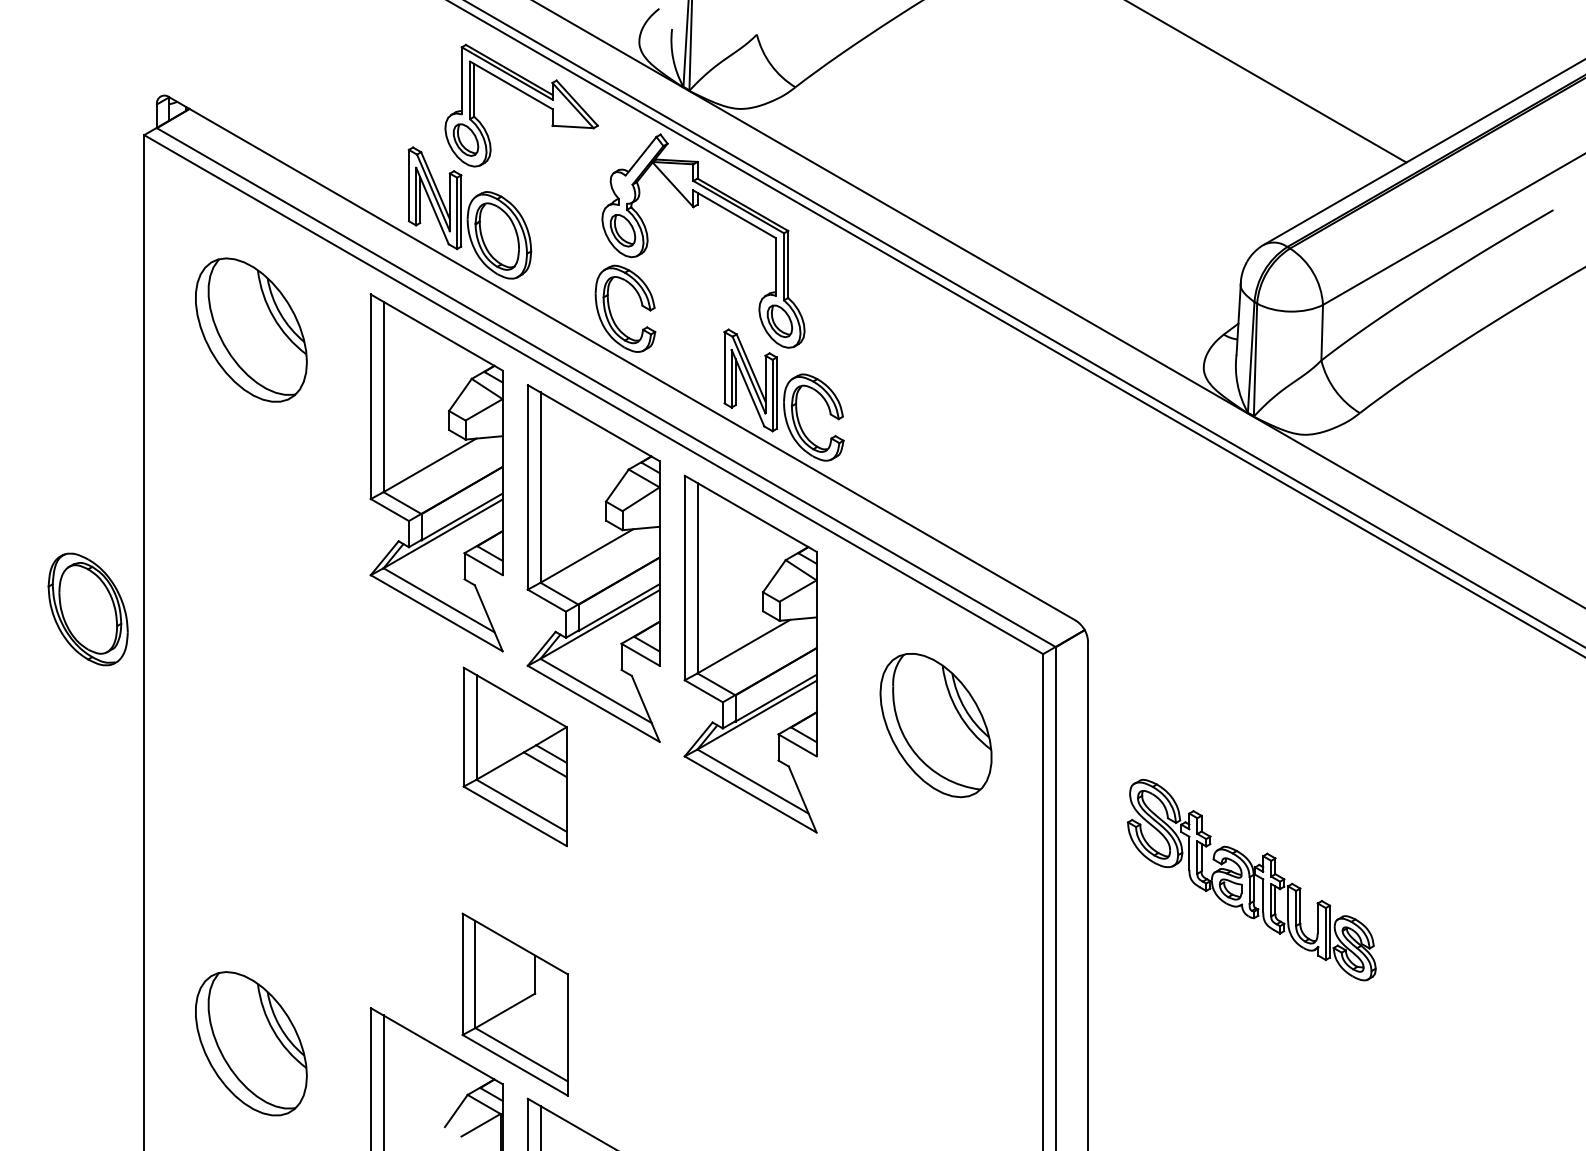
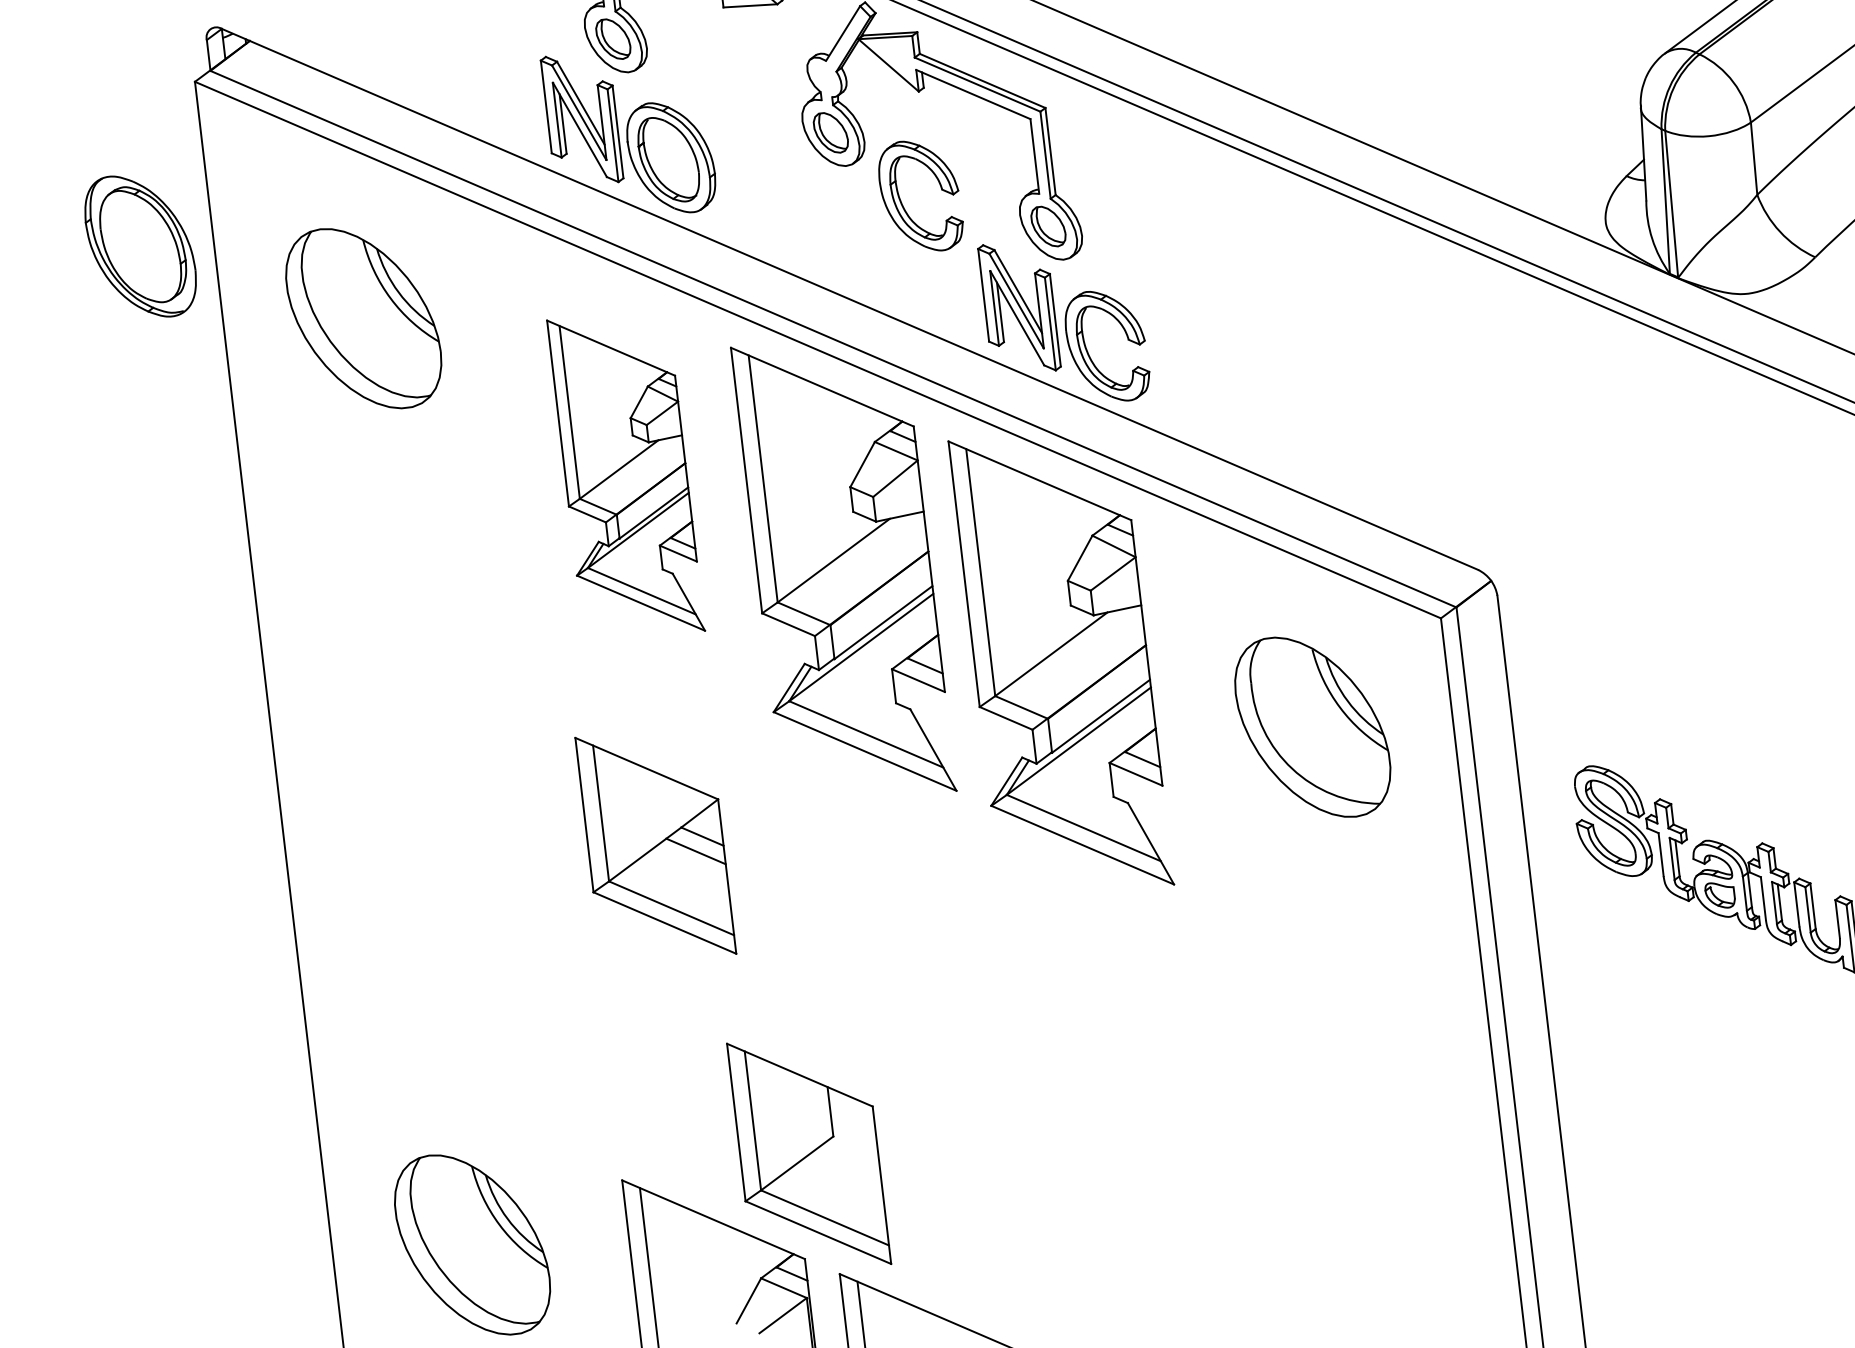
part: (611, 312) -> (903, 203), moved
part: (436, 472) -> (625, 475), size x0.7
part: (87, 609) -> (139, 246), moved
part: (514, 756) -> (654, 845), moved

